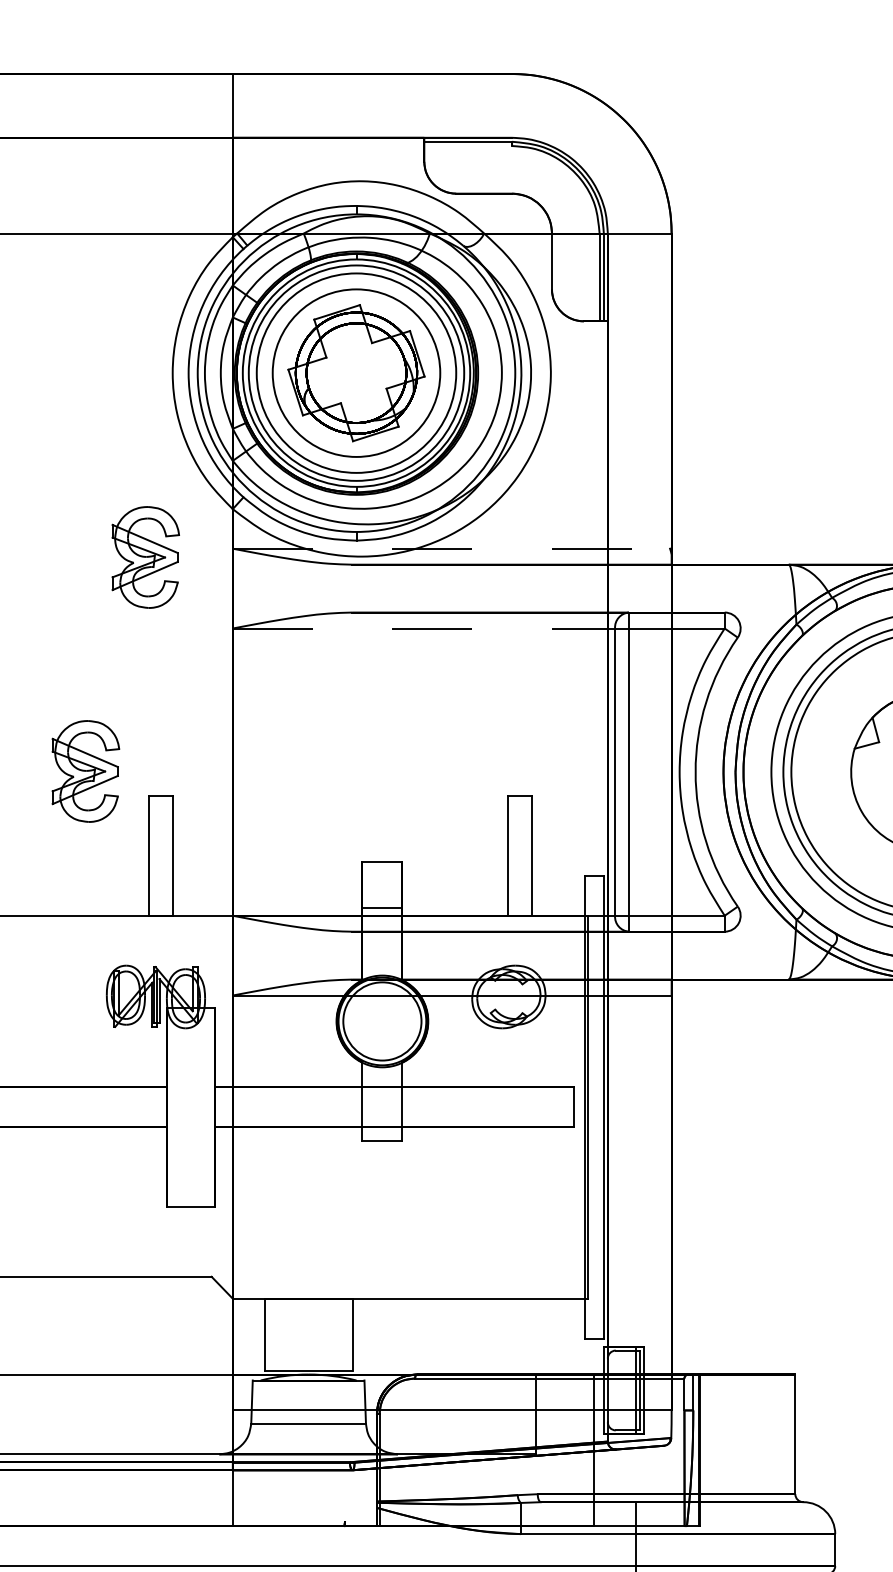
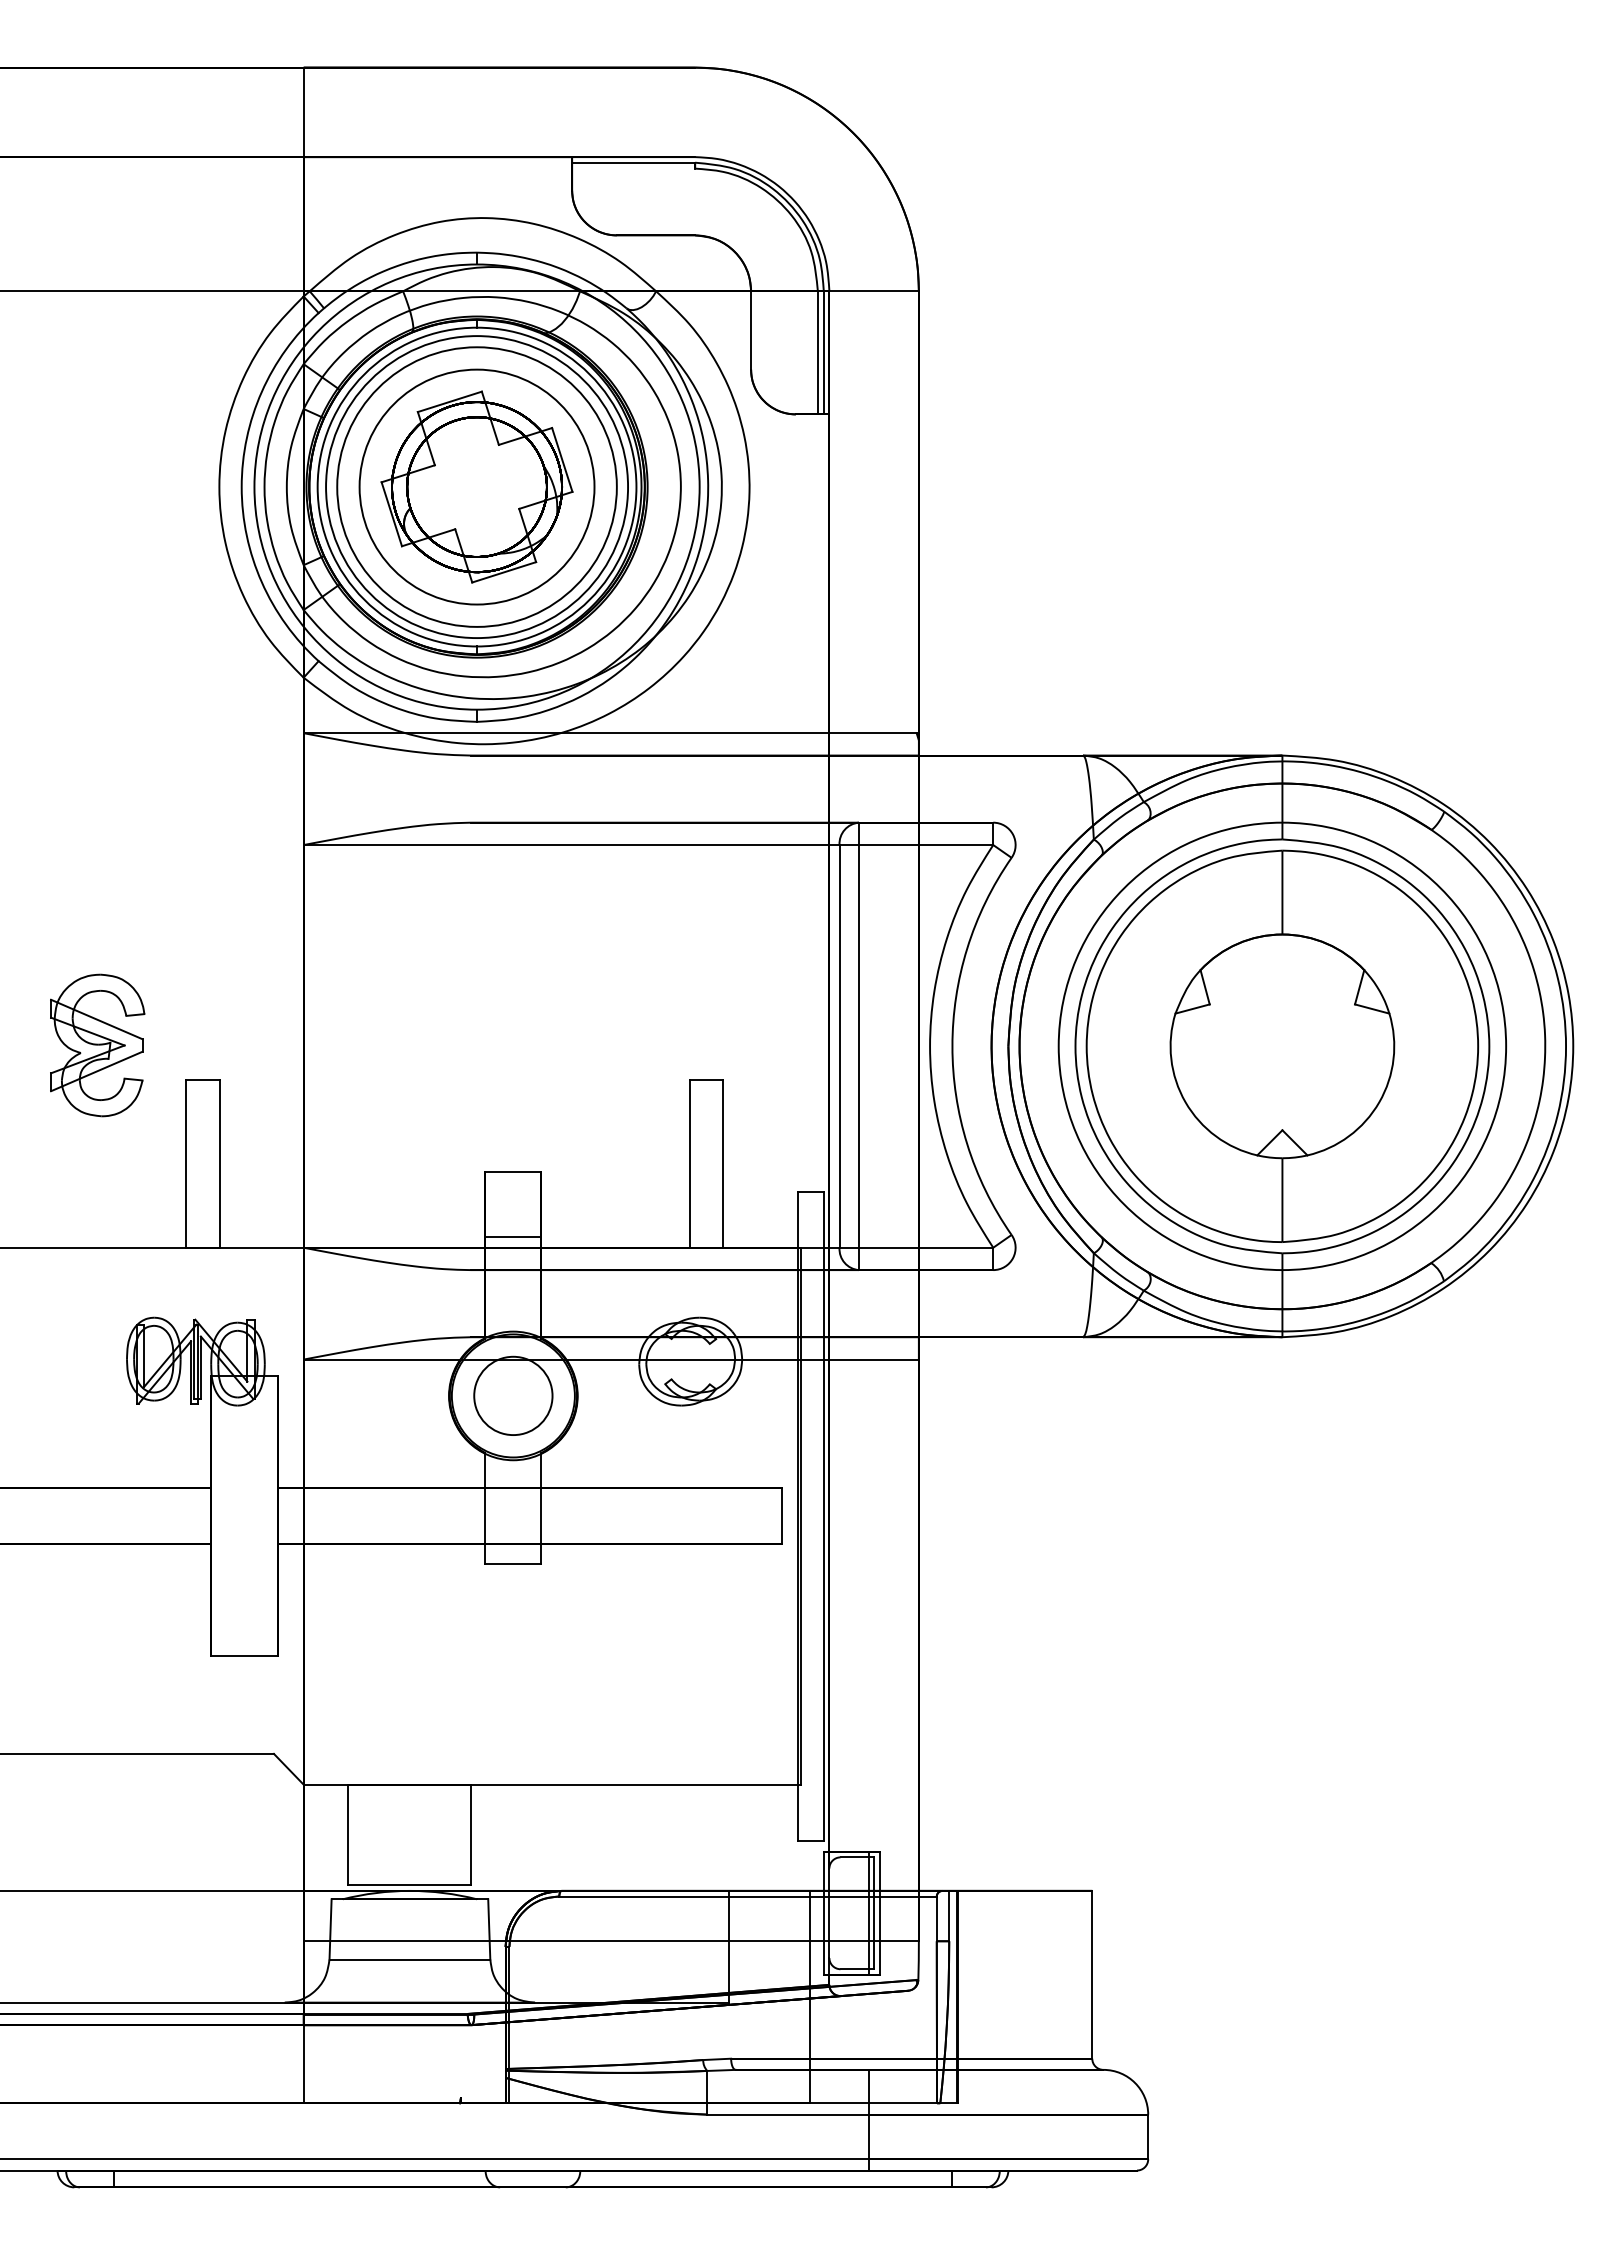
line: (452, 548) -> (611, 733), dashed -> solid
part: (145, 557) -> (181, 745), removed
line: (423, 628) -> (571, 845), dashed -> solid
circle: (382, 1021) -> (513, 1395), size x0.71

